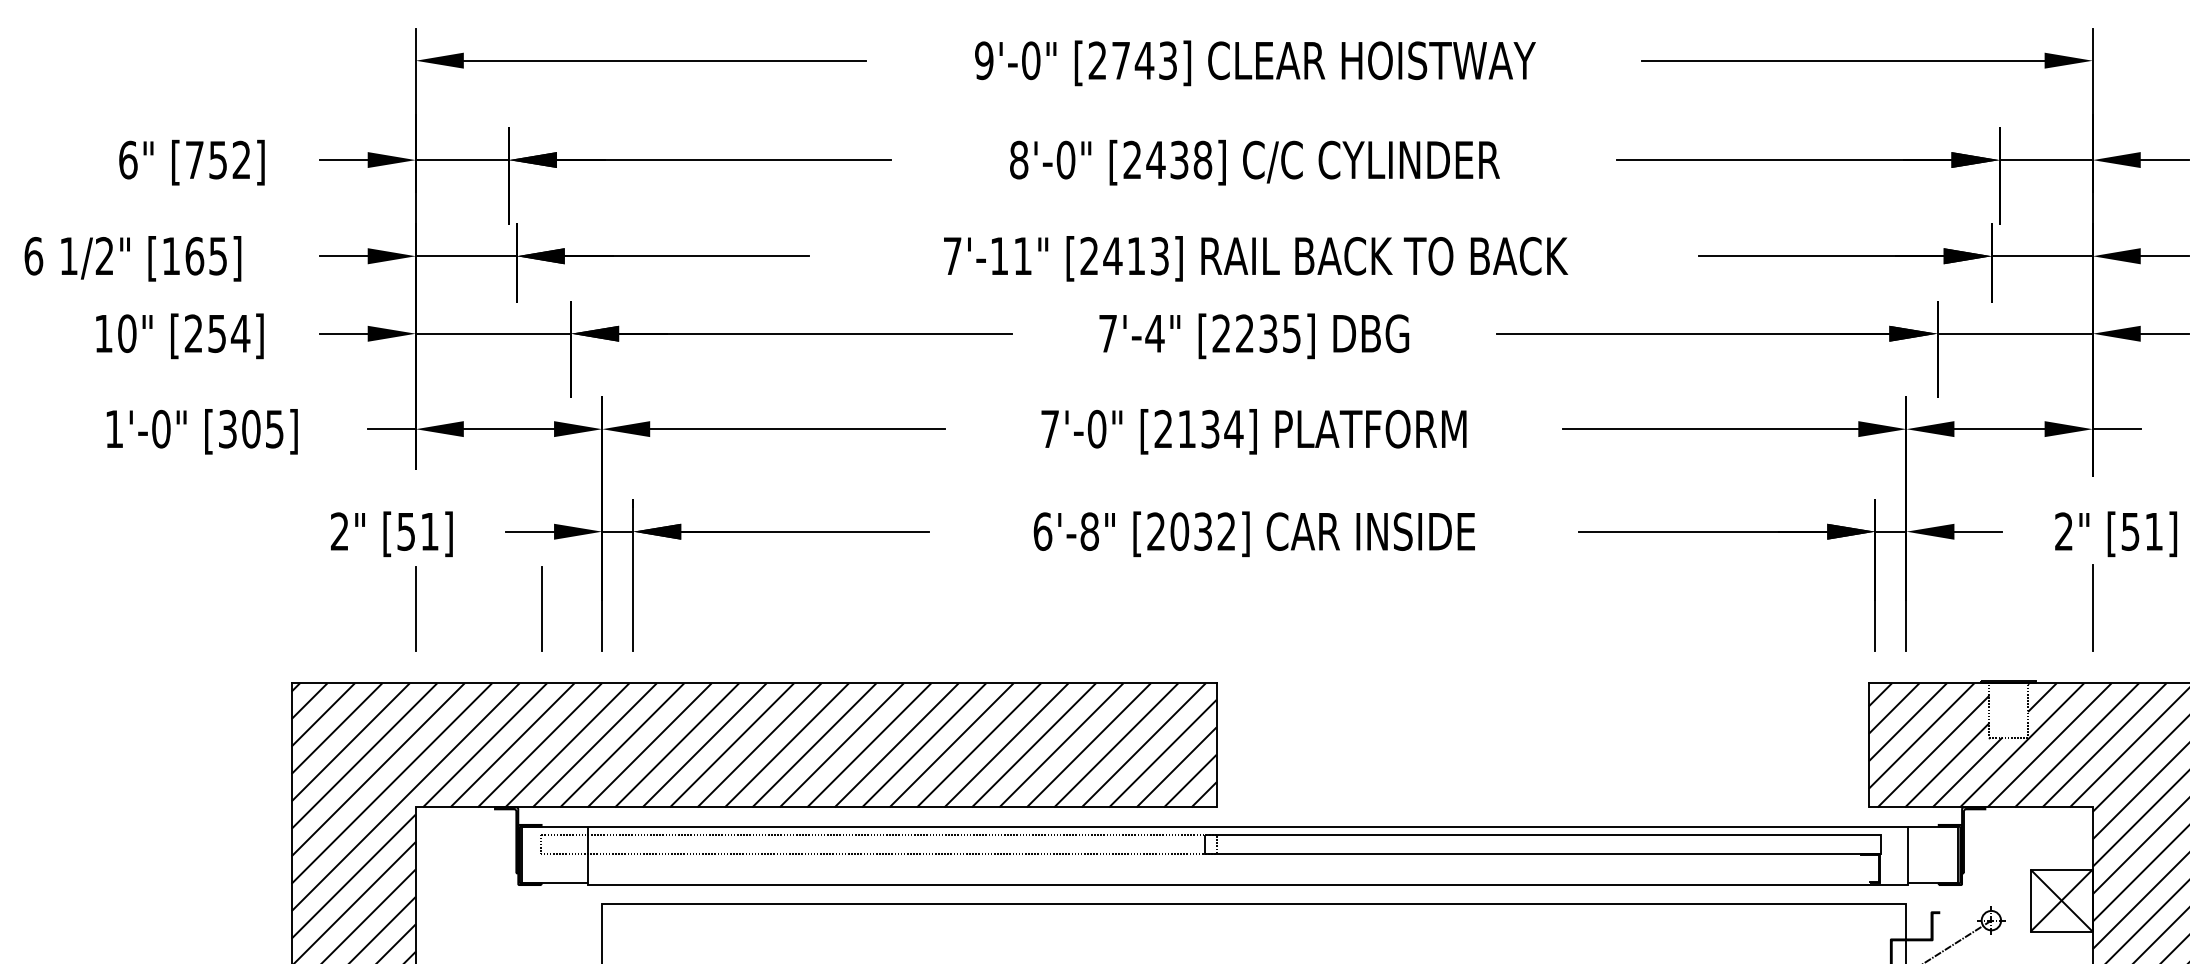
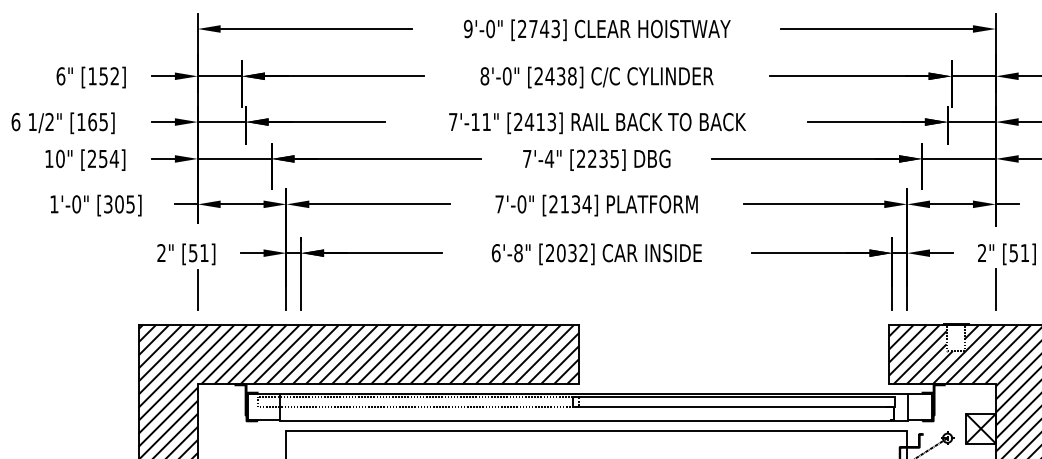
text: (194, 160) -> (92, 76), [752] -> [152]
line: (541, 608) -> (257, 289), removed

